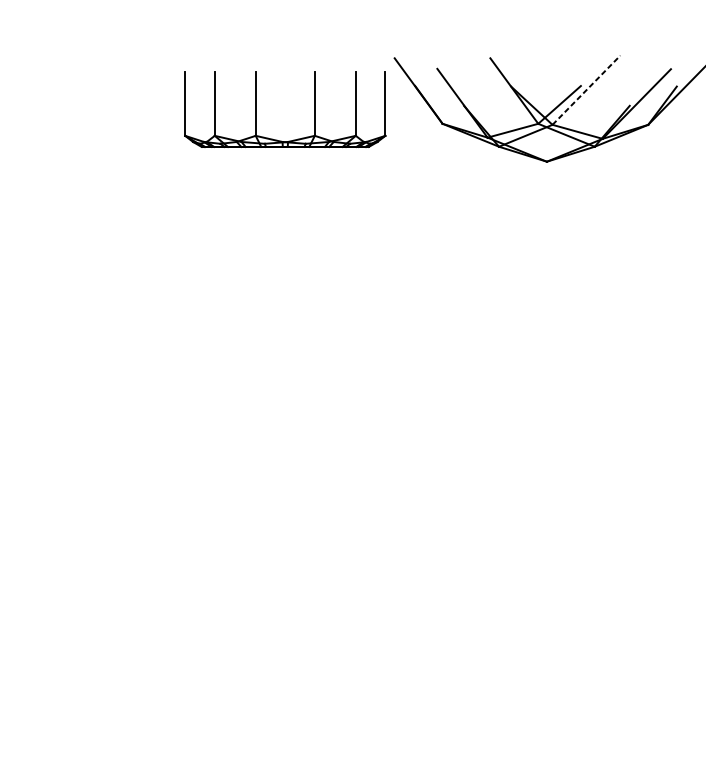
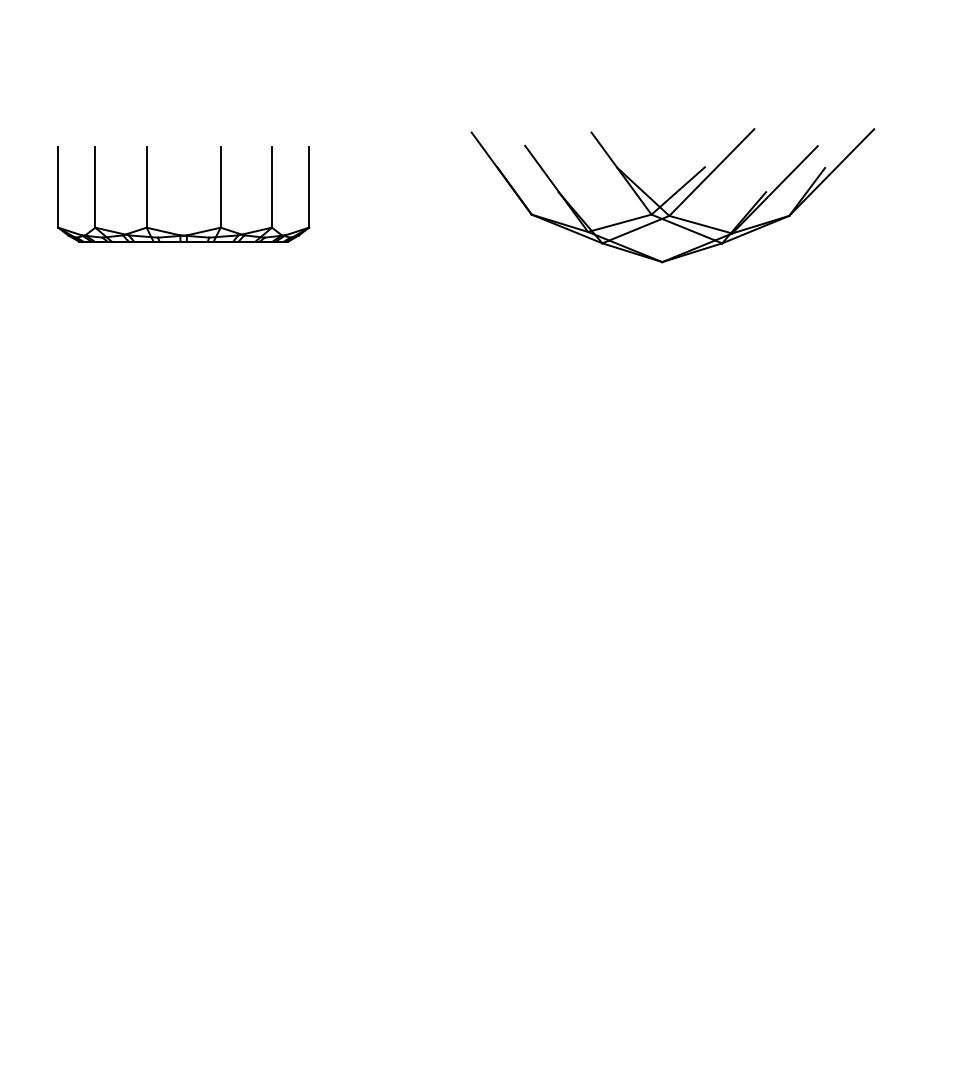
line: (586, 90) -> (711, 172), dashed -> solid
part: (256, 109) -> (147, 194), moved

